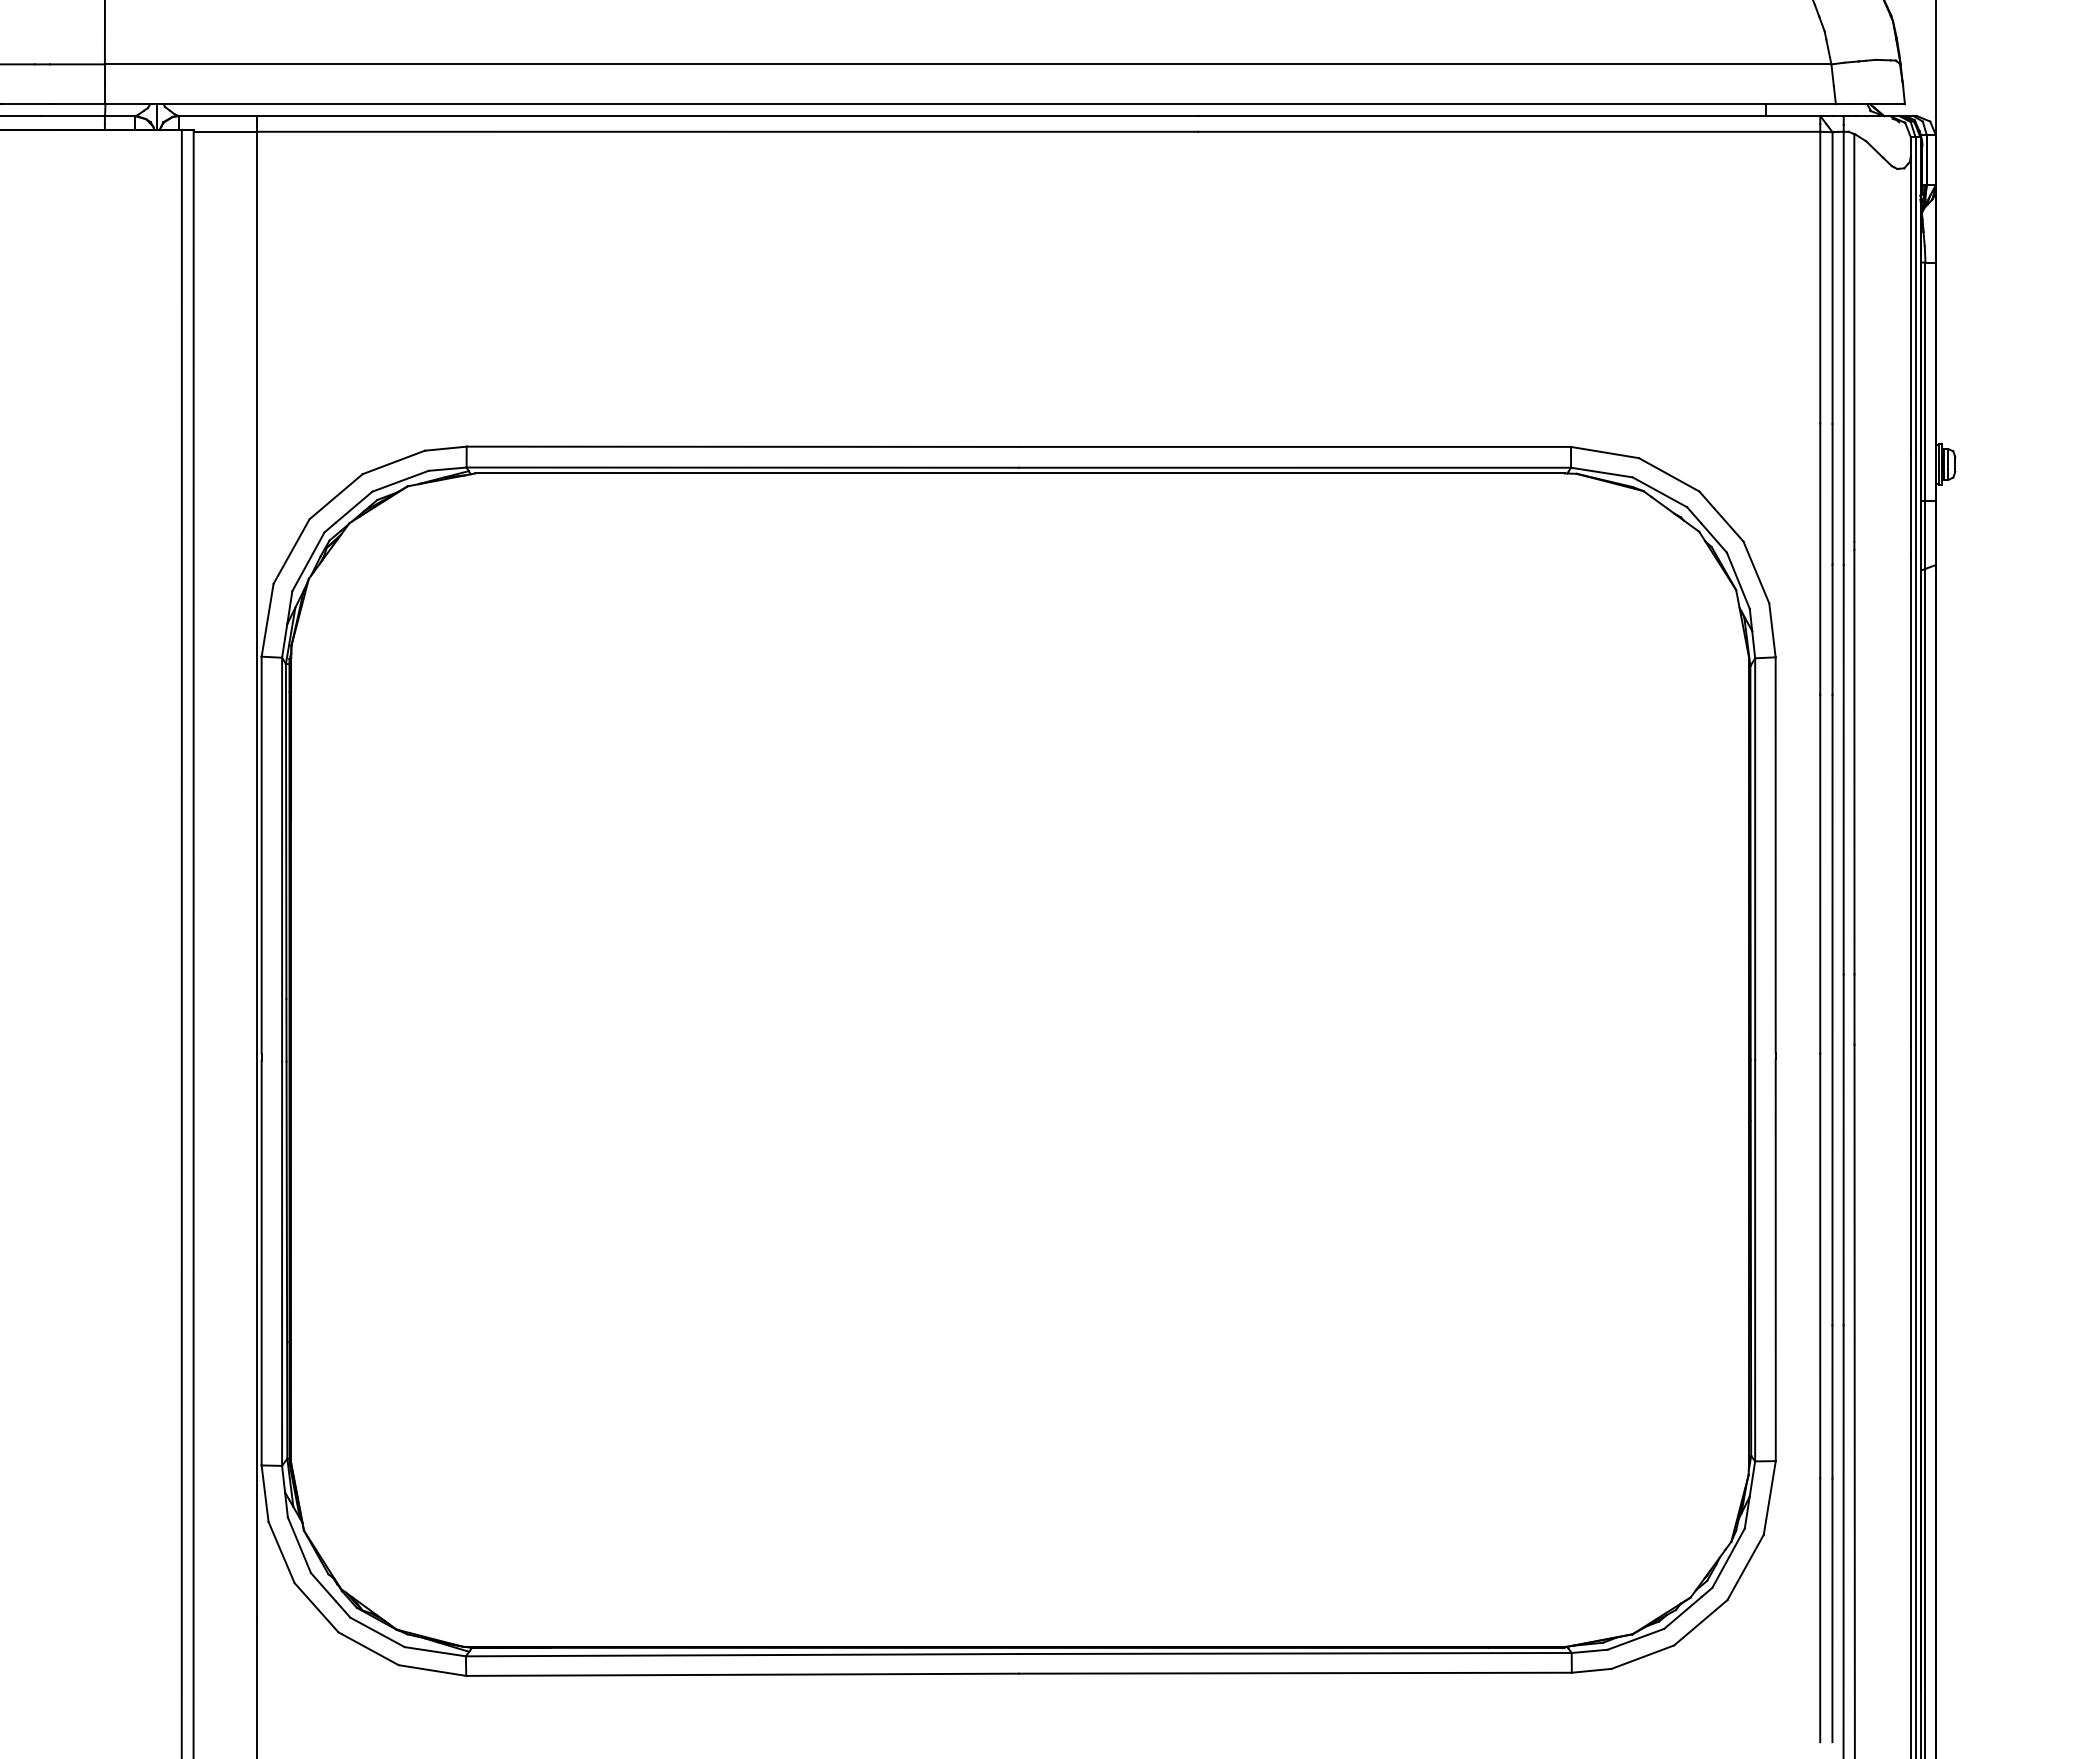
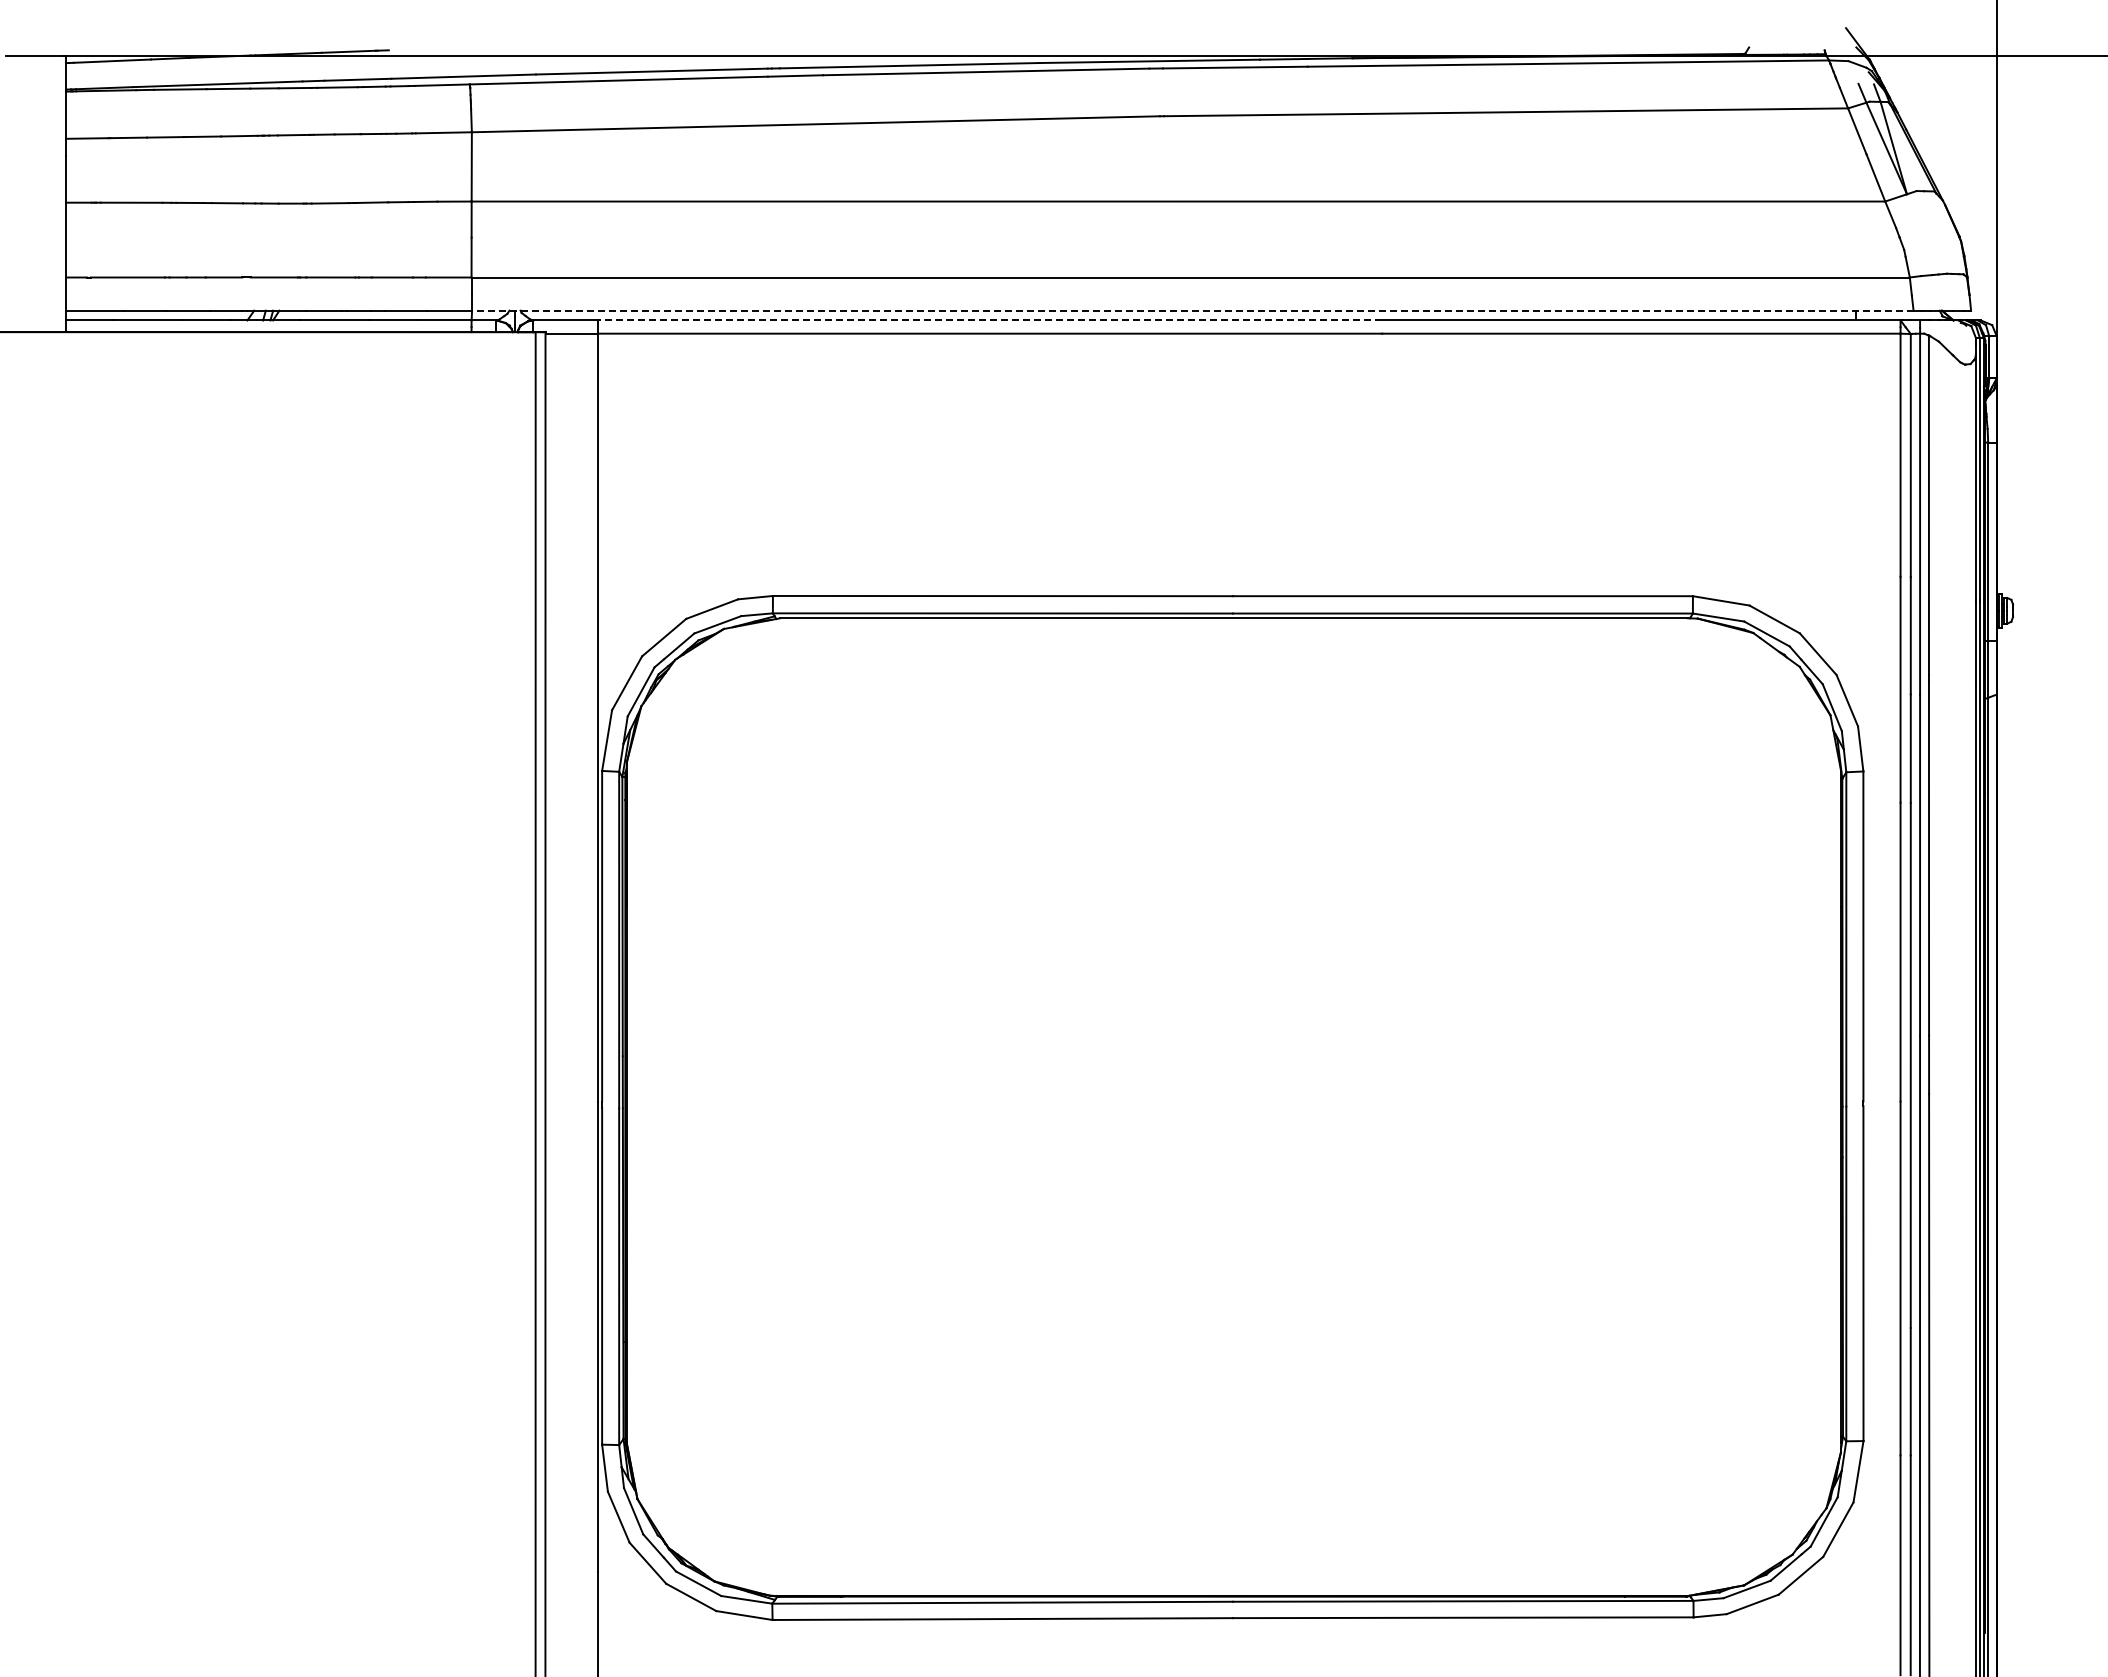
line: (970, 103) -> (1192, 310), solid -> dashed
line: (726, 115) -> (989, 320), solid -> dashed

